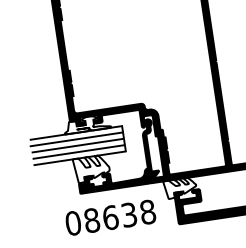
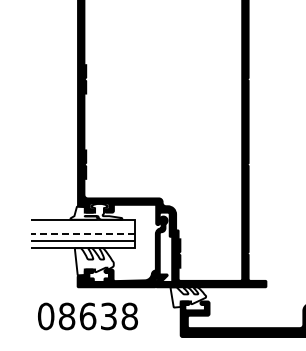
line: (76, 139) -> (82, 226), removed
line: (77, 145) -> (82, 233), solid -> dashed
text: (110, 217) -> (87, 316), moved

